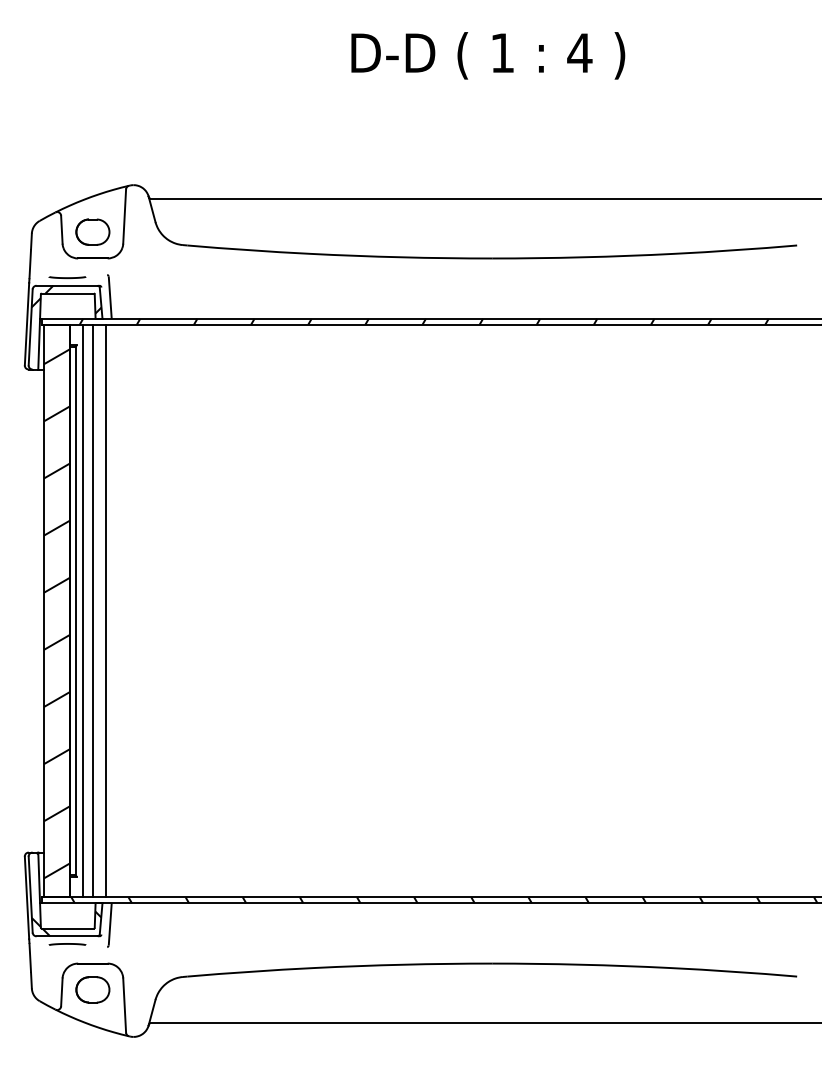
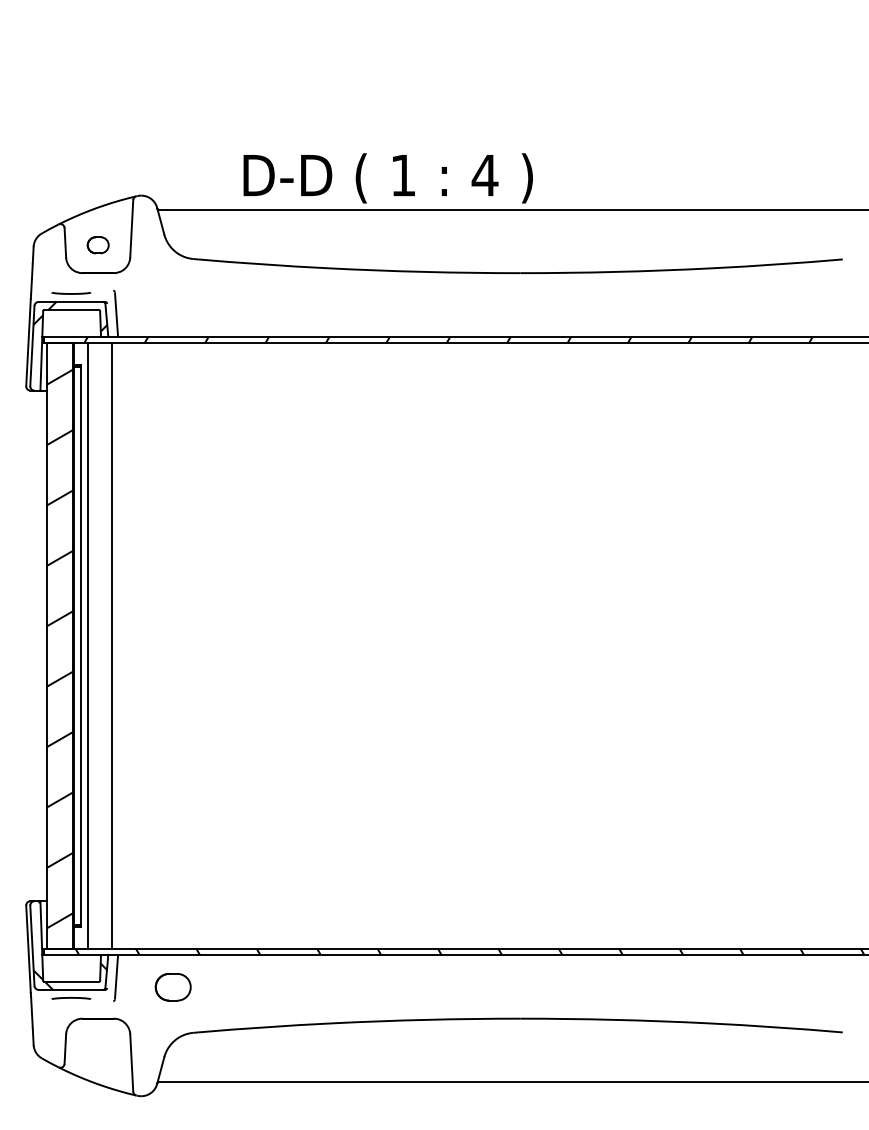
text: (488, 55) -> (388, 178), moved
part: (92, 231) -> (97, 244), size x0.6
line: (93, 610) -> (98, 645), removed
part: (92, 989) -> (172, 986), moved

